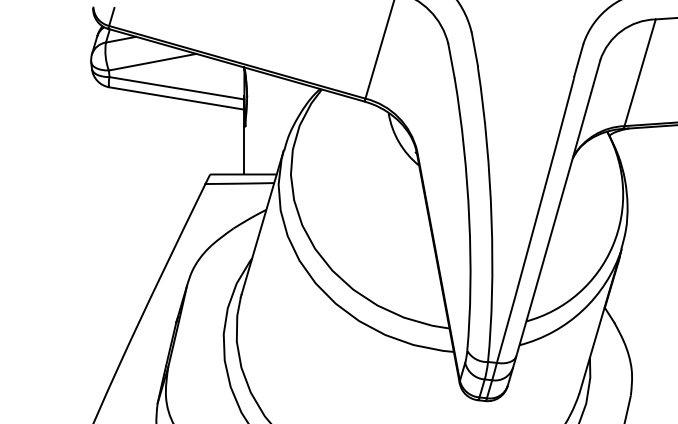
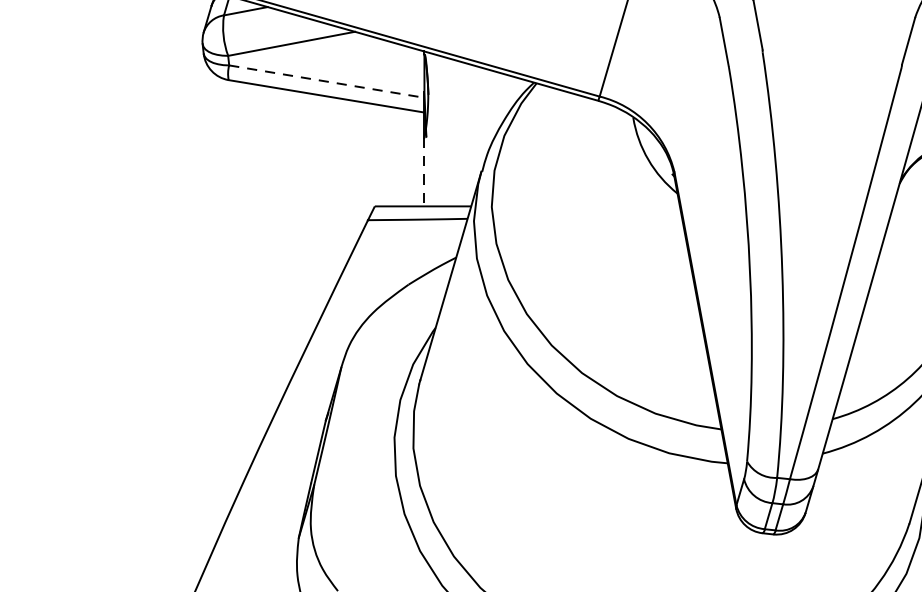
line: (177, 88) -> (327, 81), solid -> dashed
line: (244, 150) -> (424, 171), solid -> dashed

